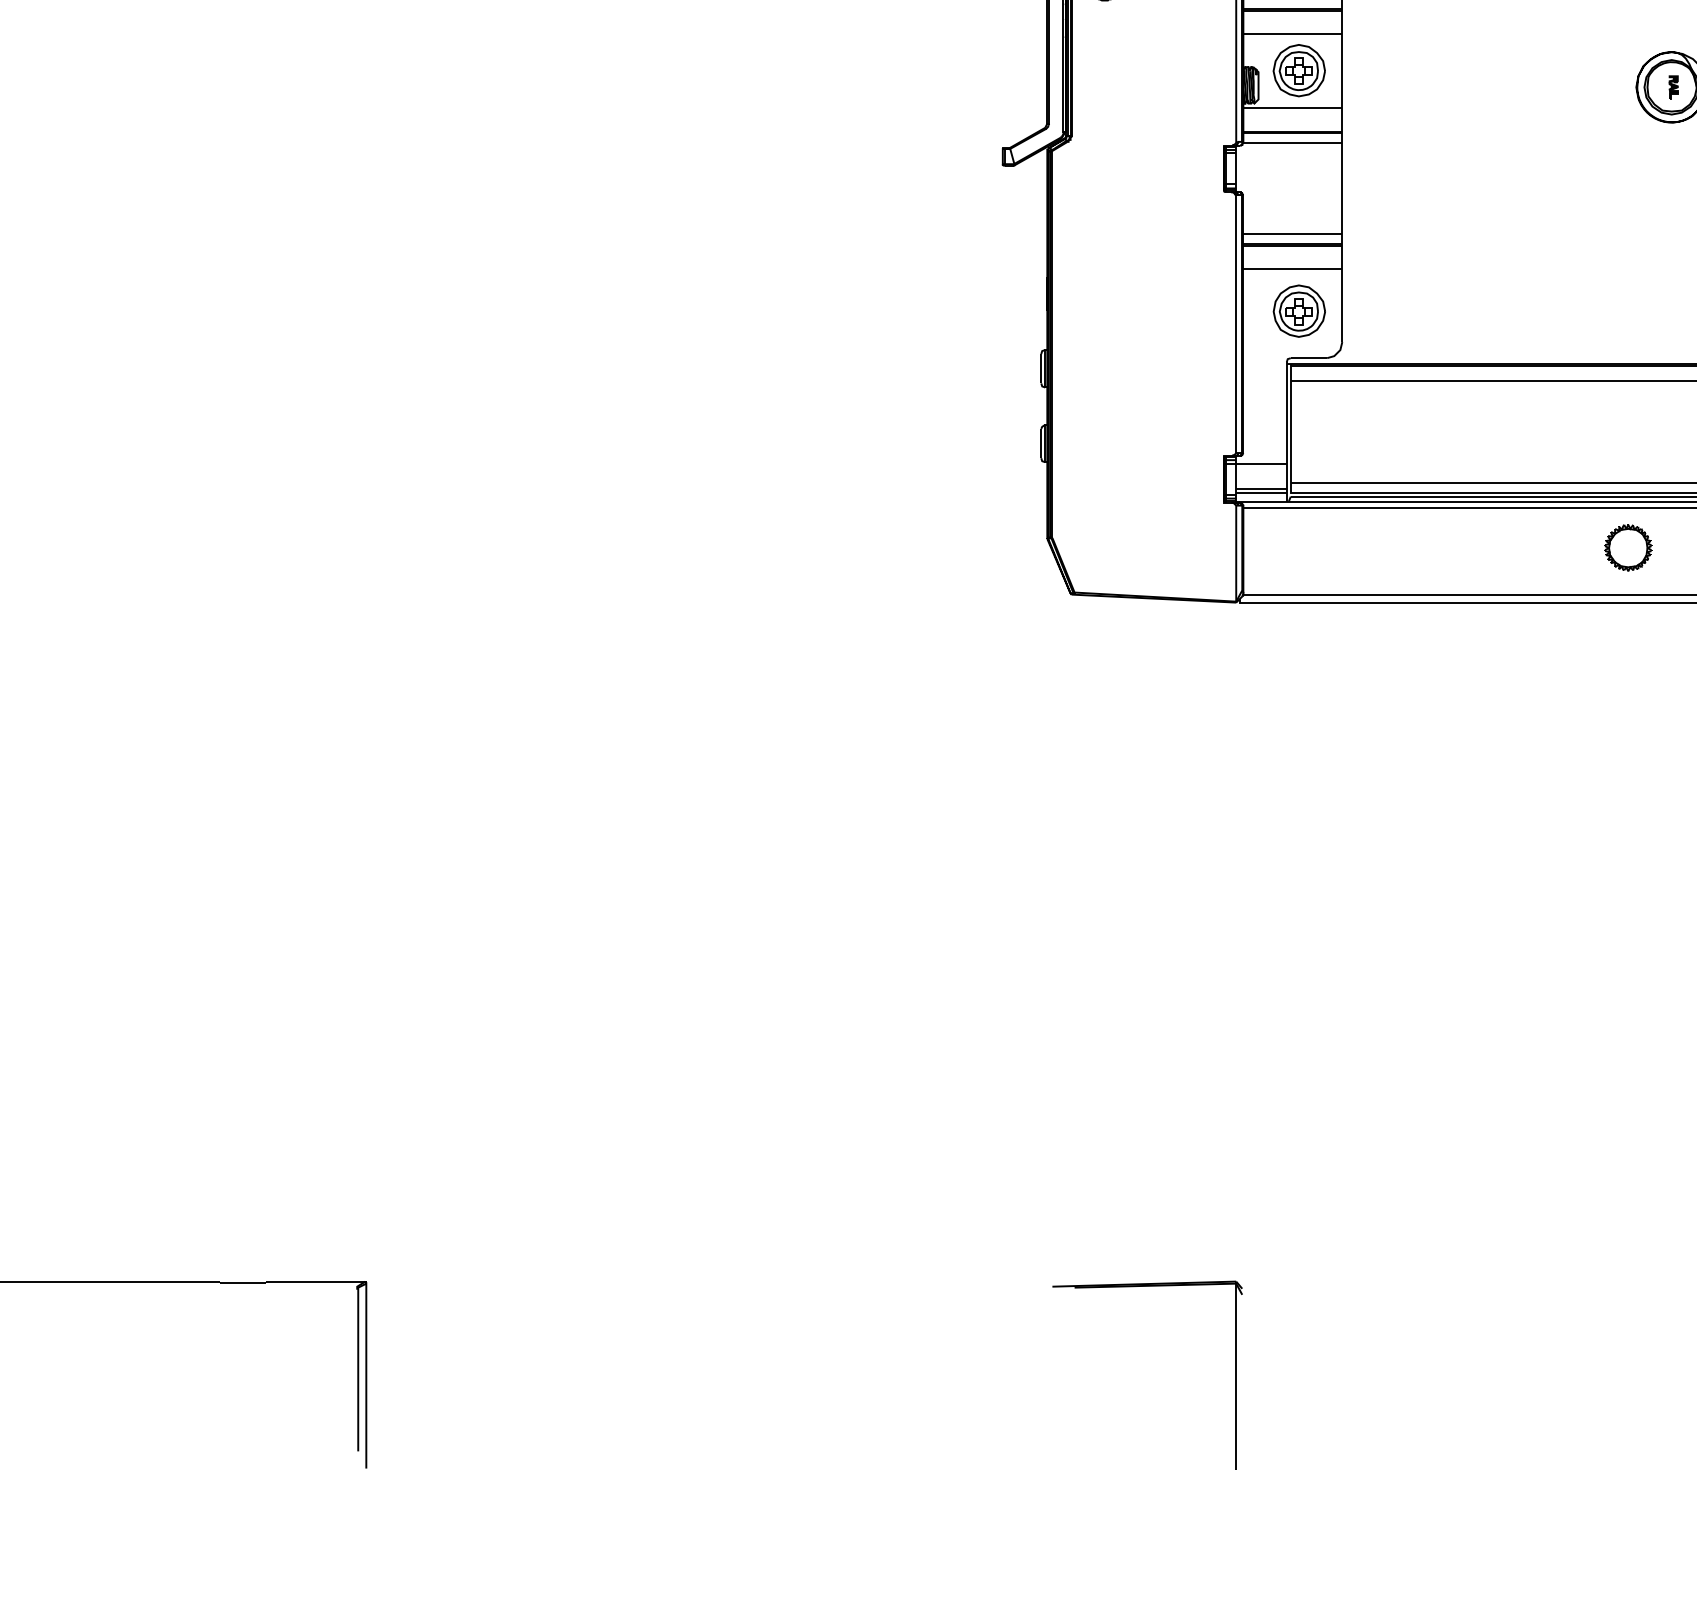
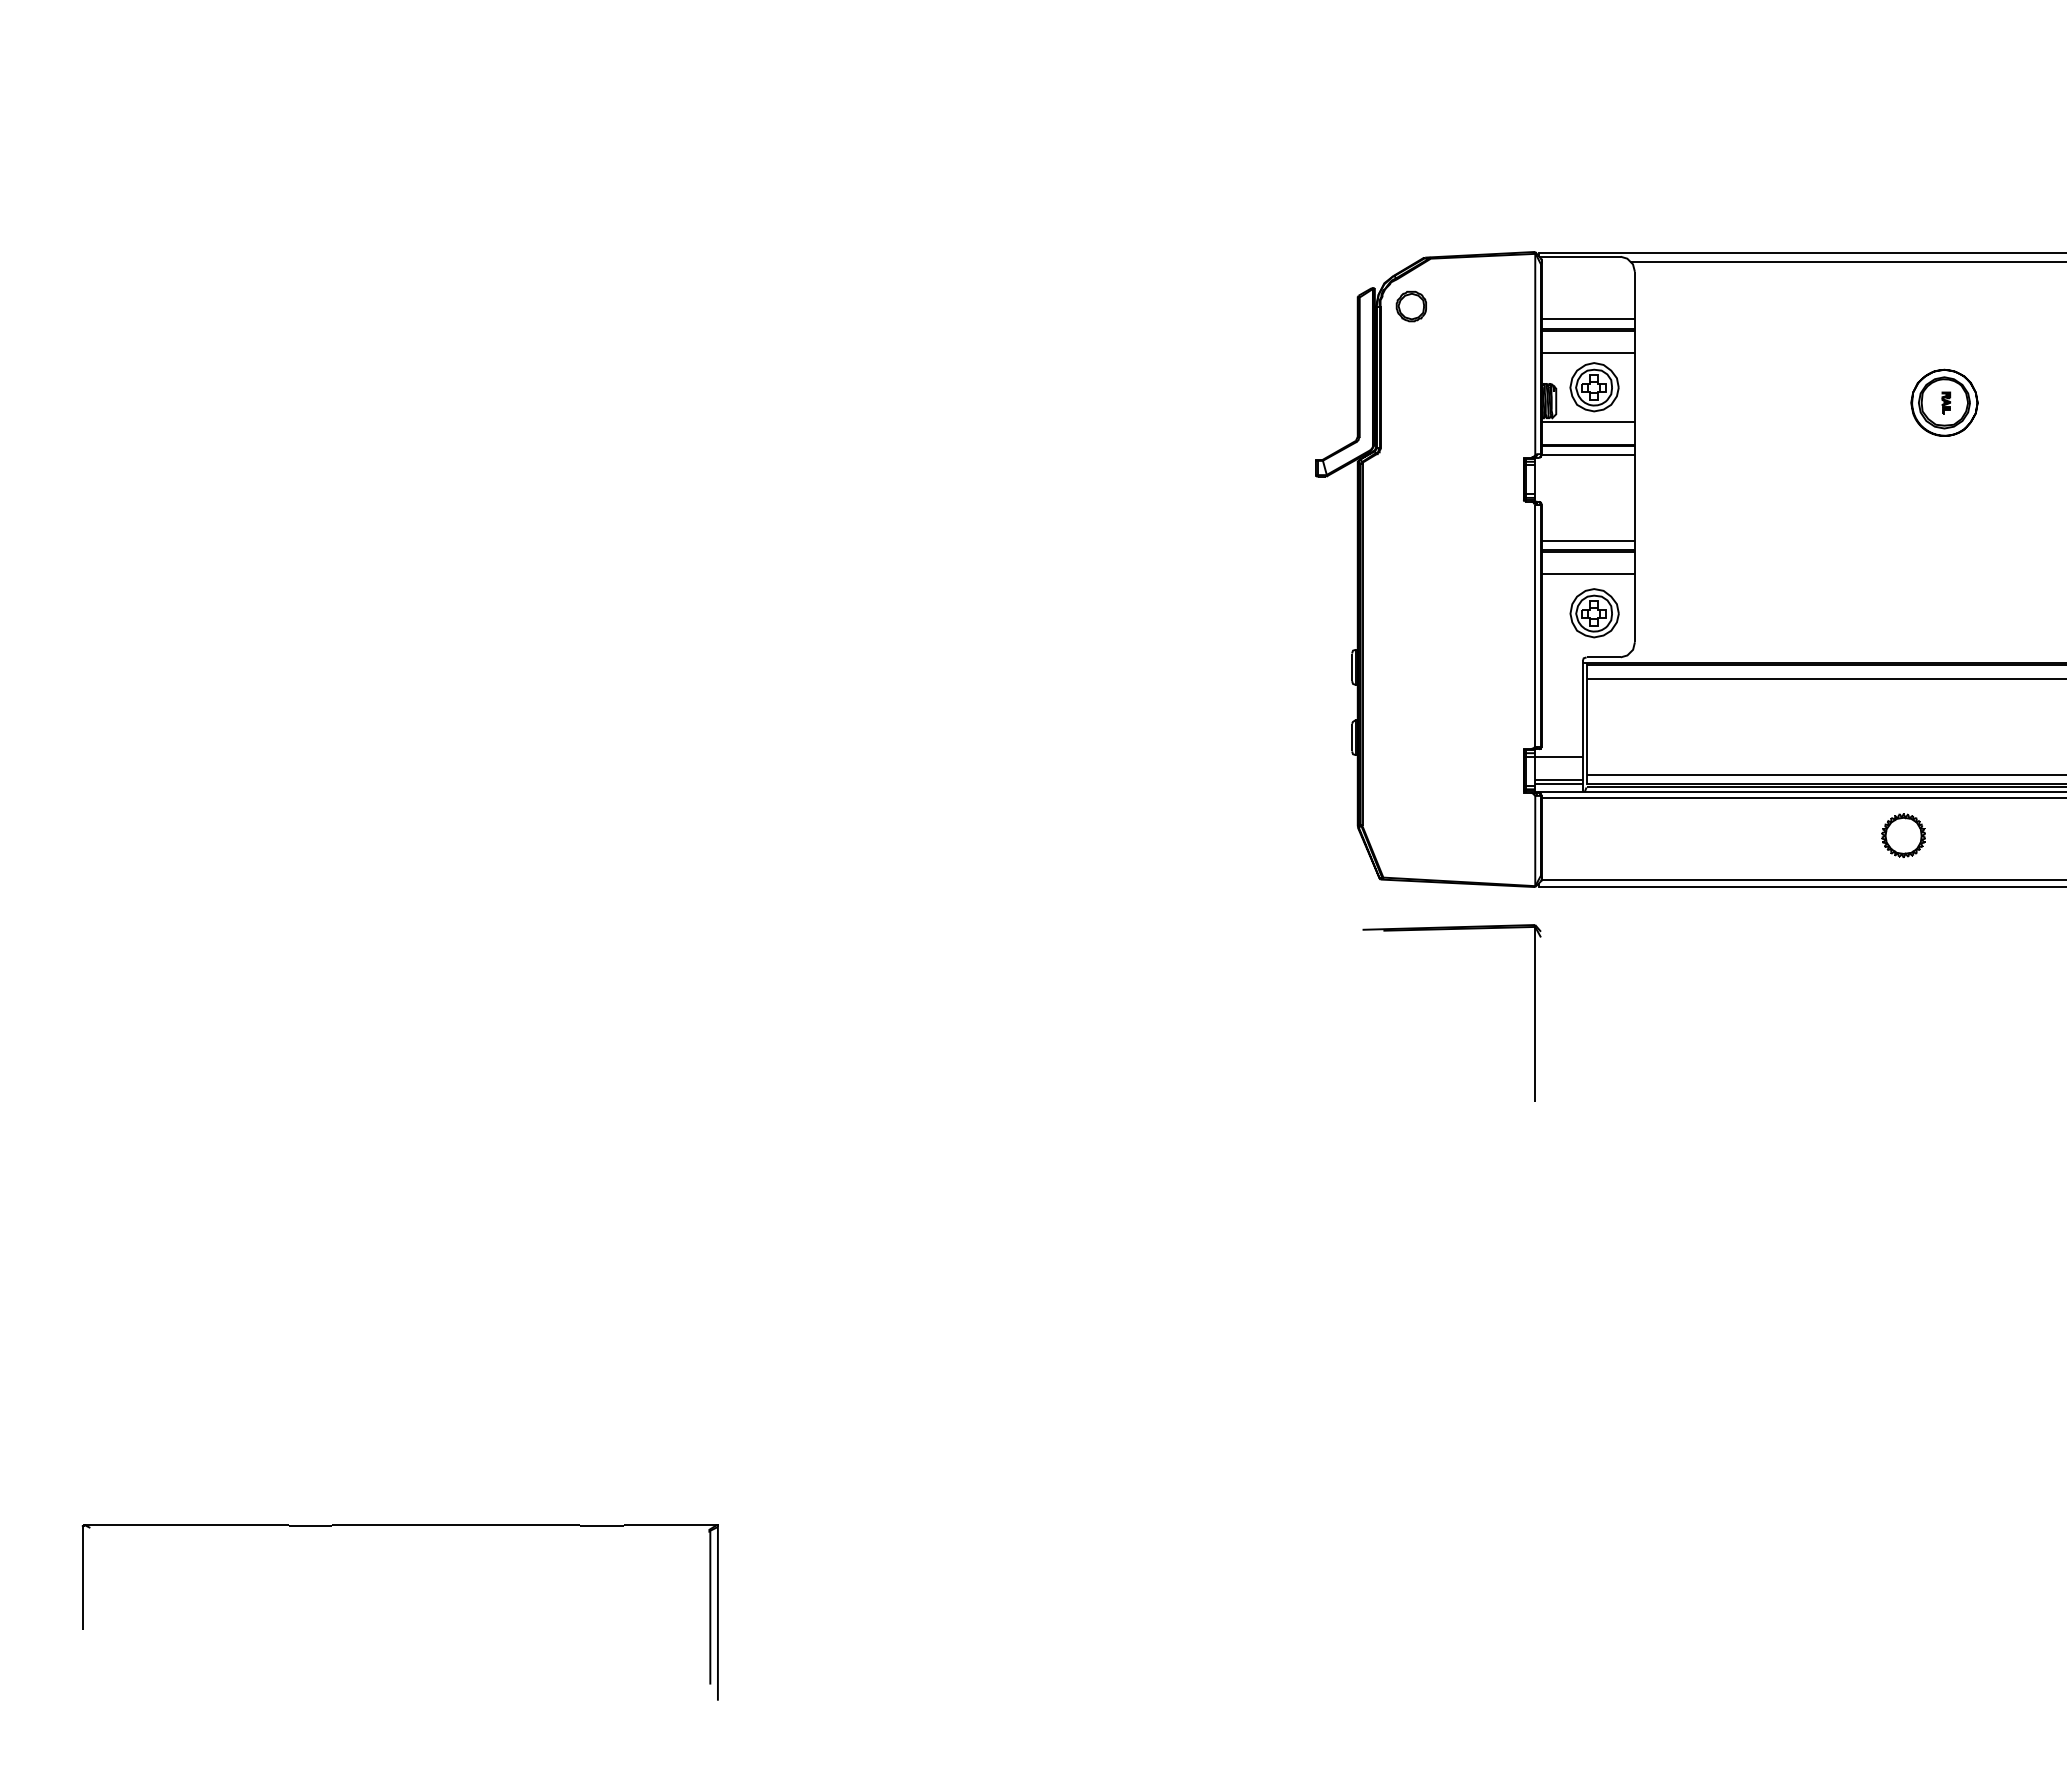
part: (1140, 1287) -> (1445, 930), moved

